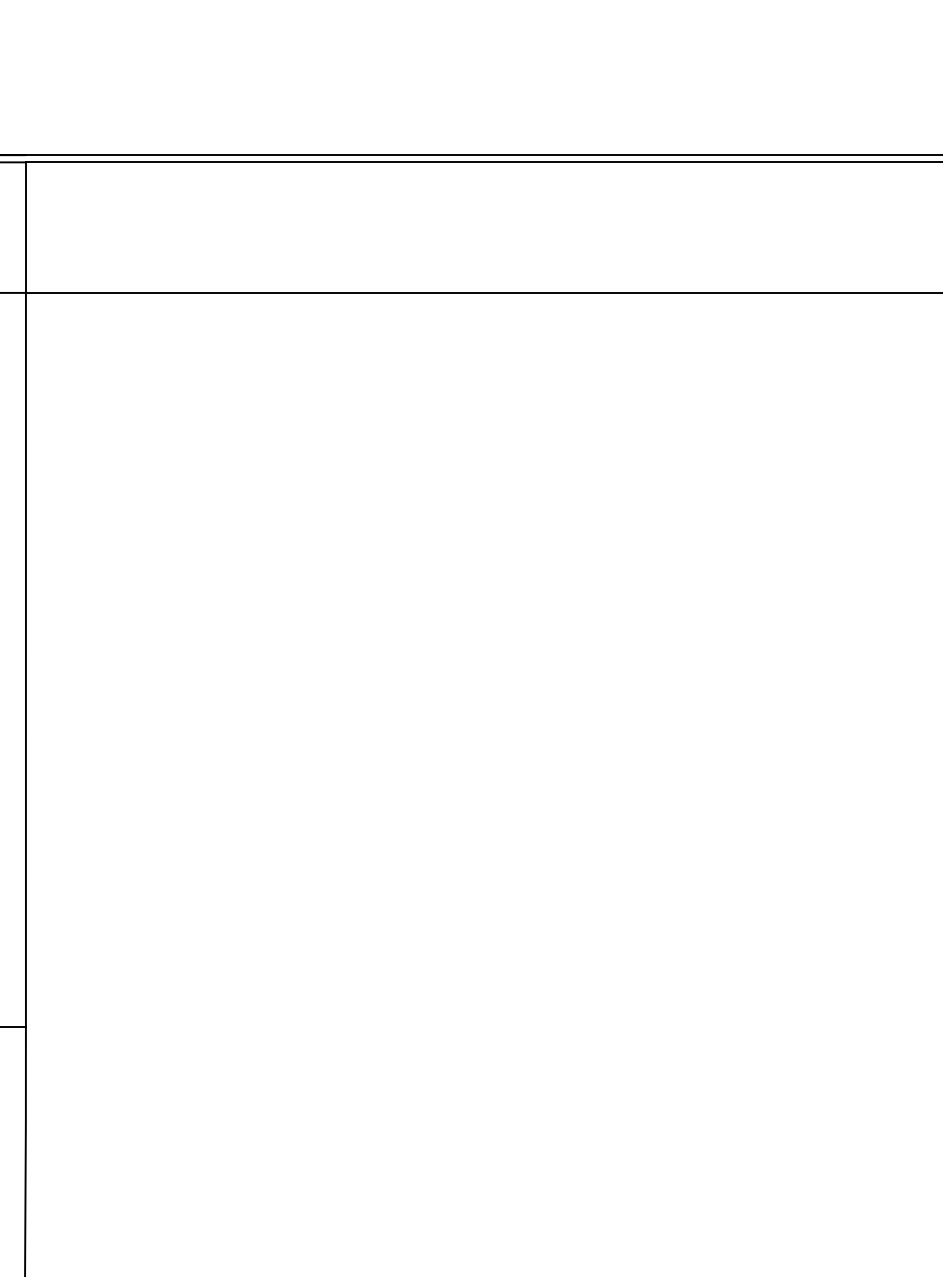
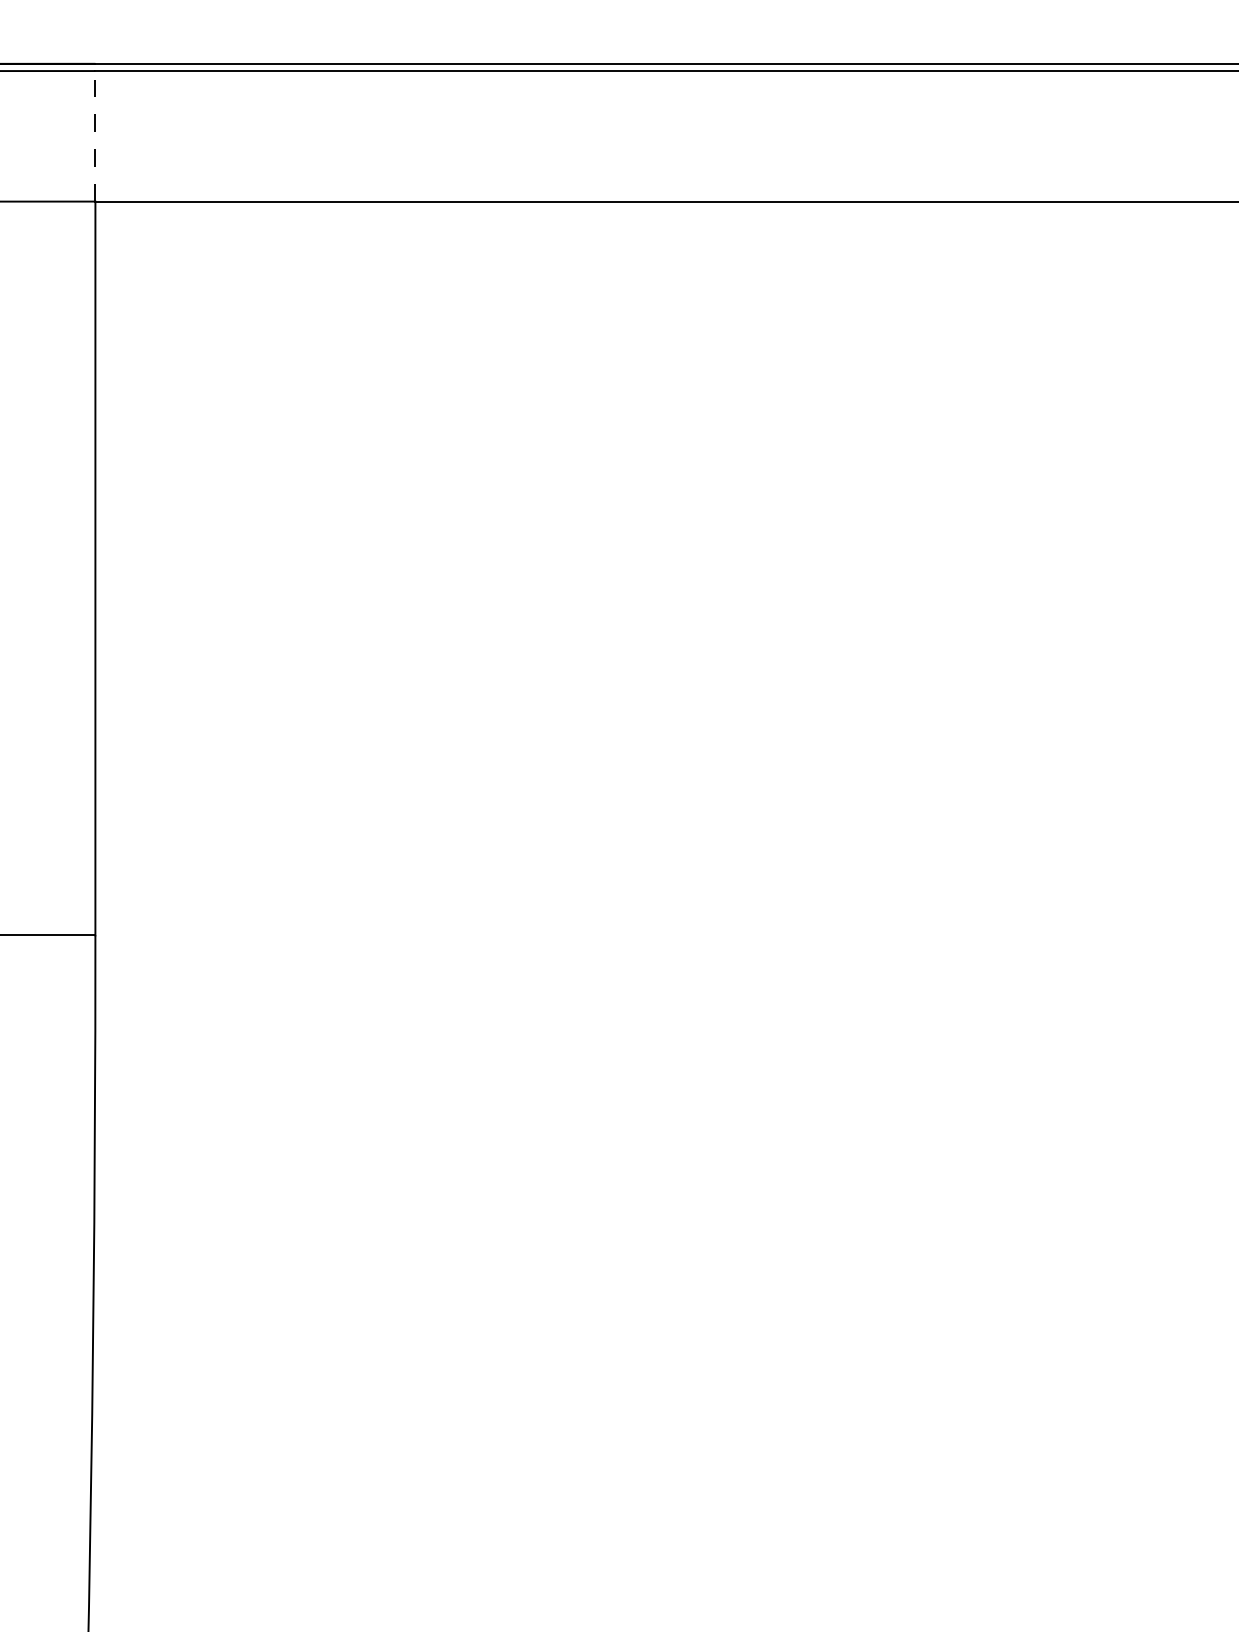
line: (26, 226) -> (95, 135), solid -> dashed

